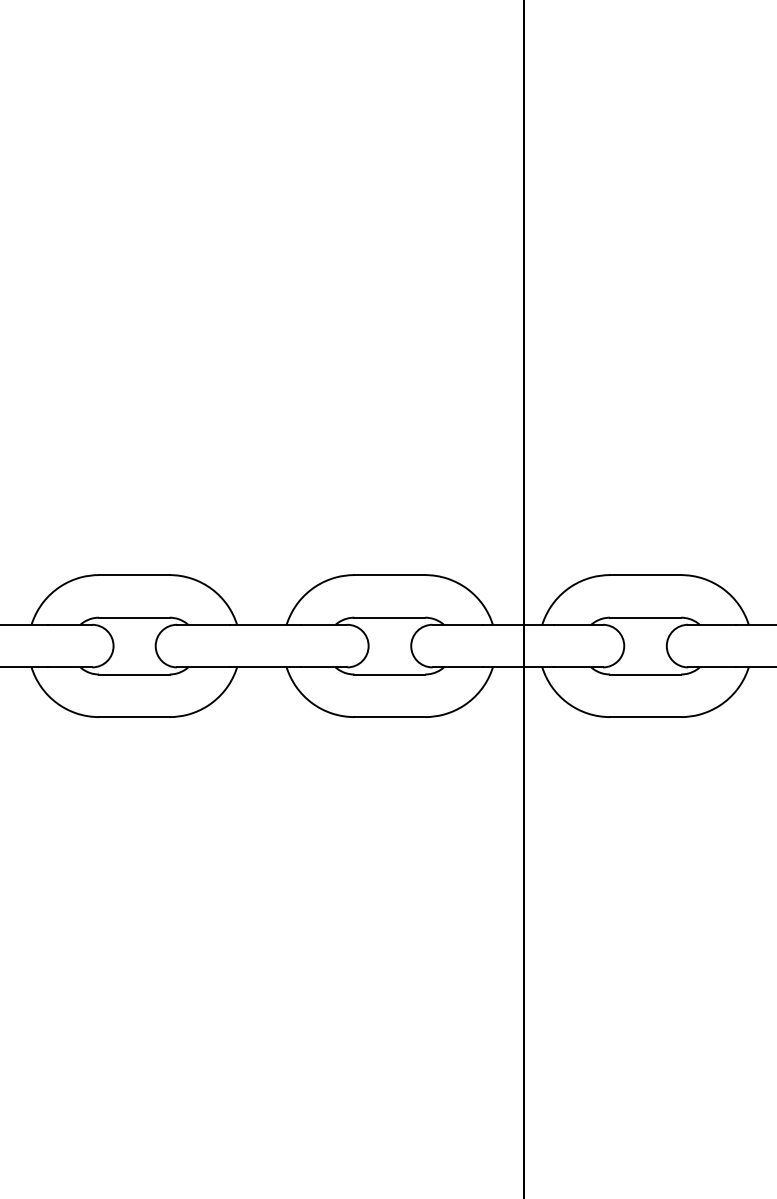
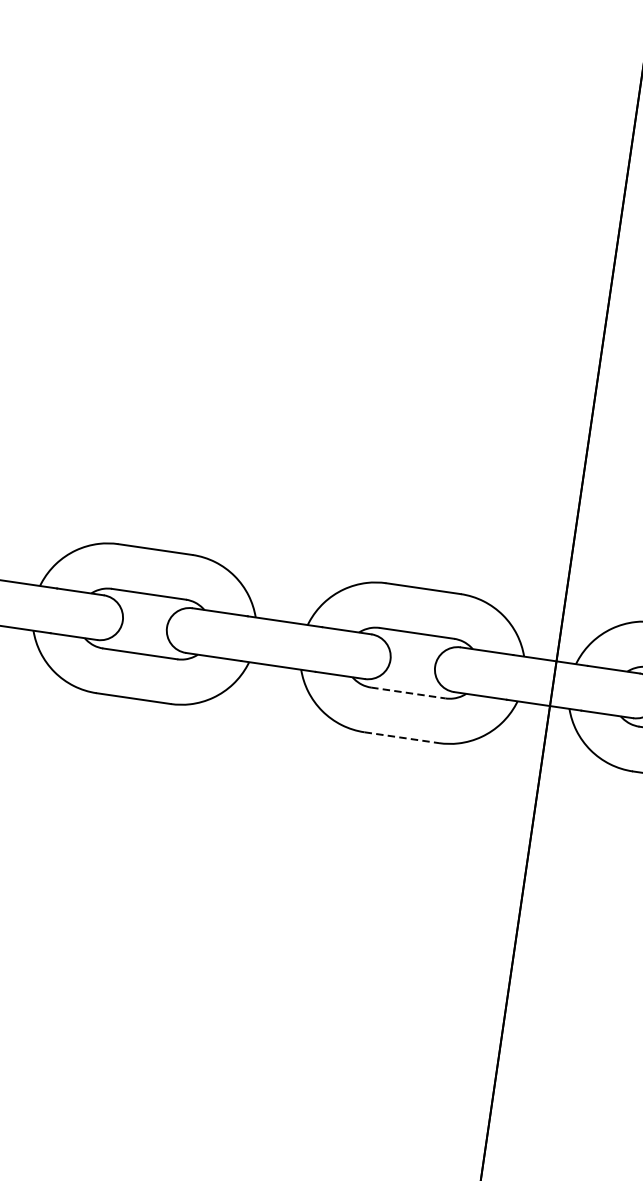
line: (390, 674) -> (409, 693), solid -> dashed
line: (390, 717) -> (402, 738), solid -> dashed

